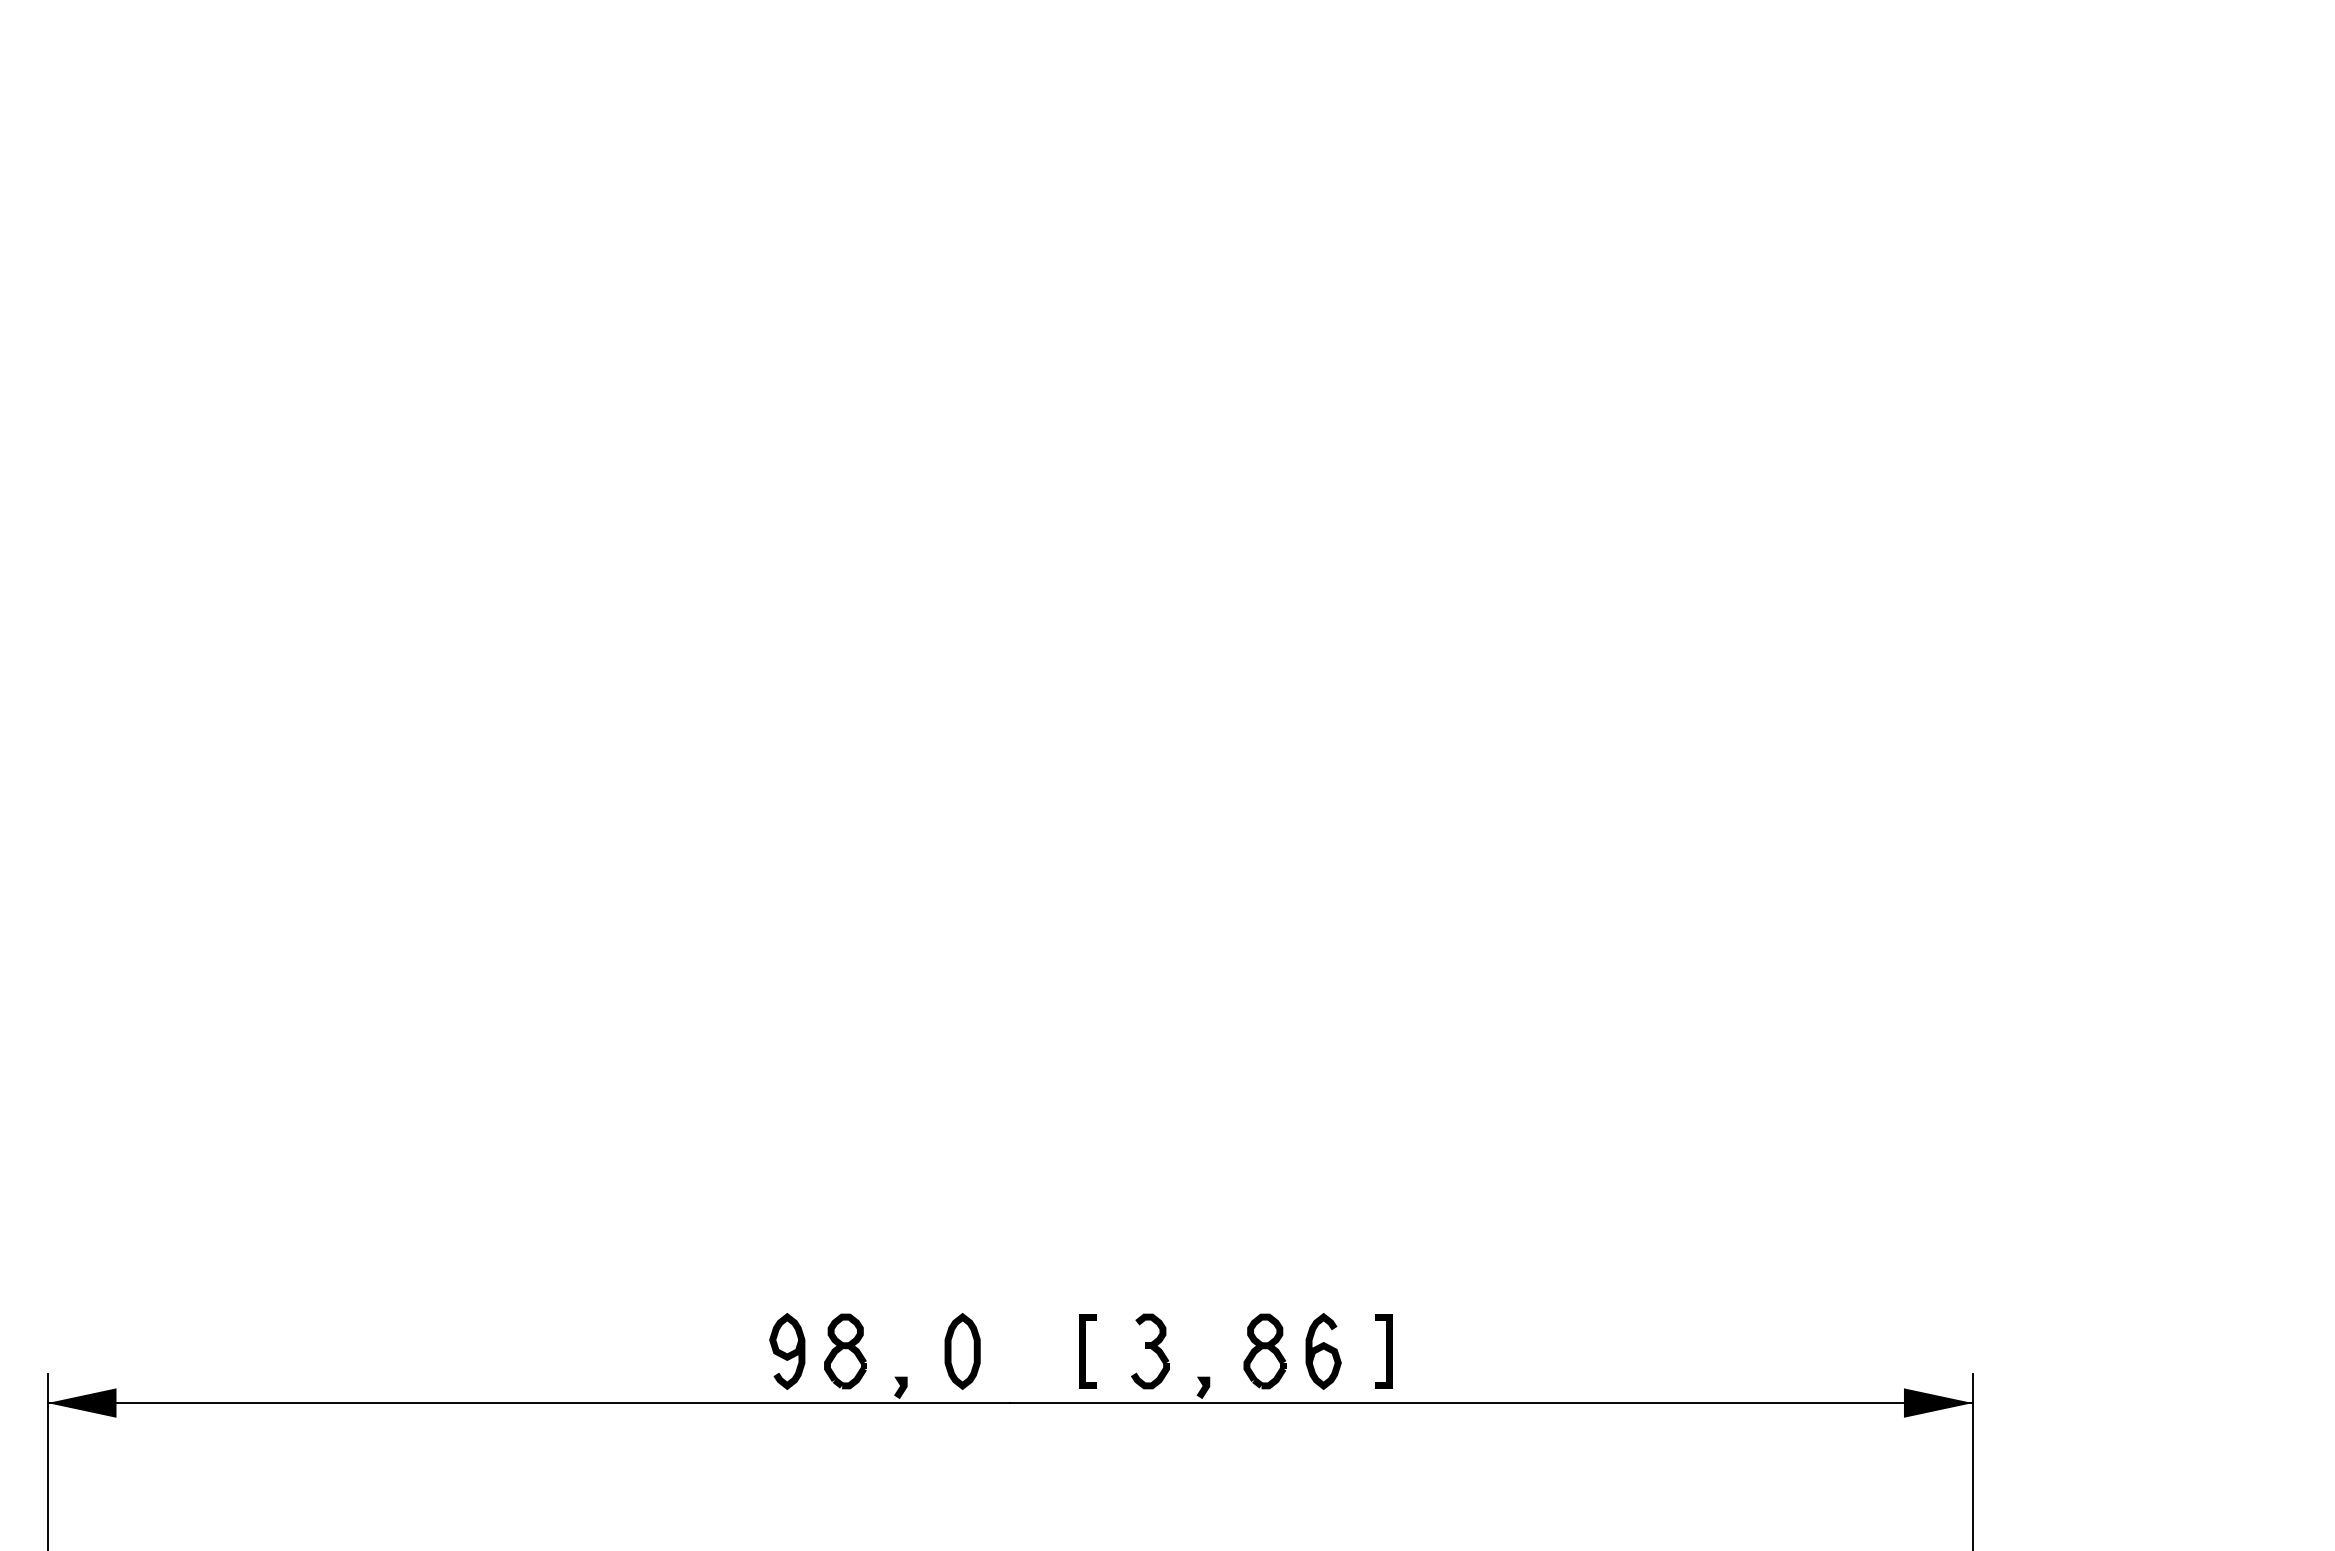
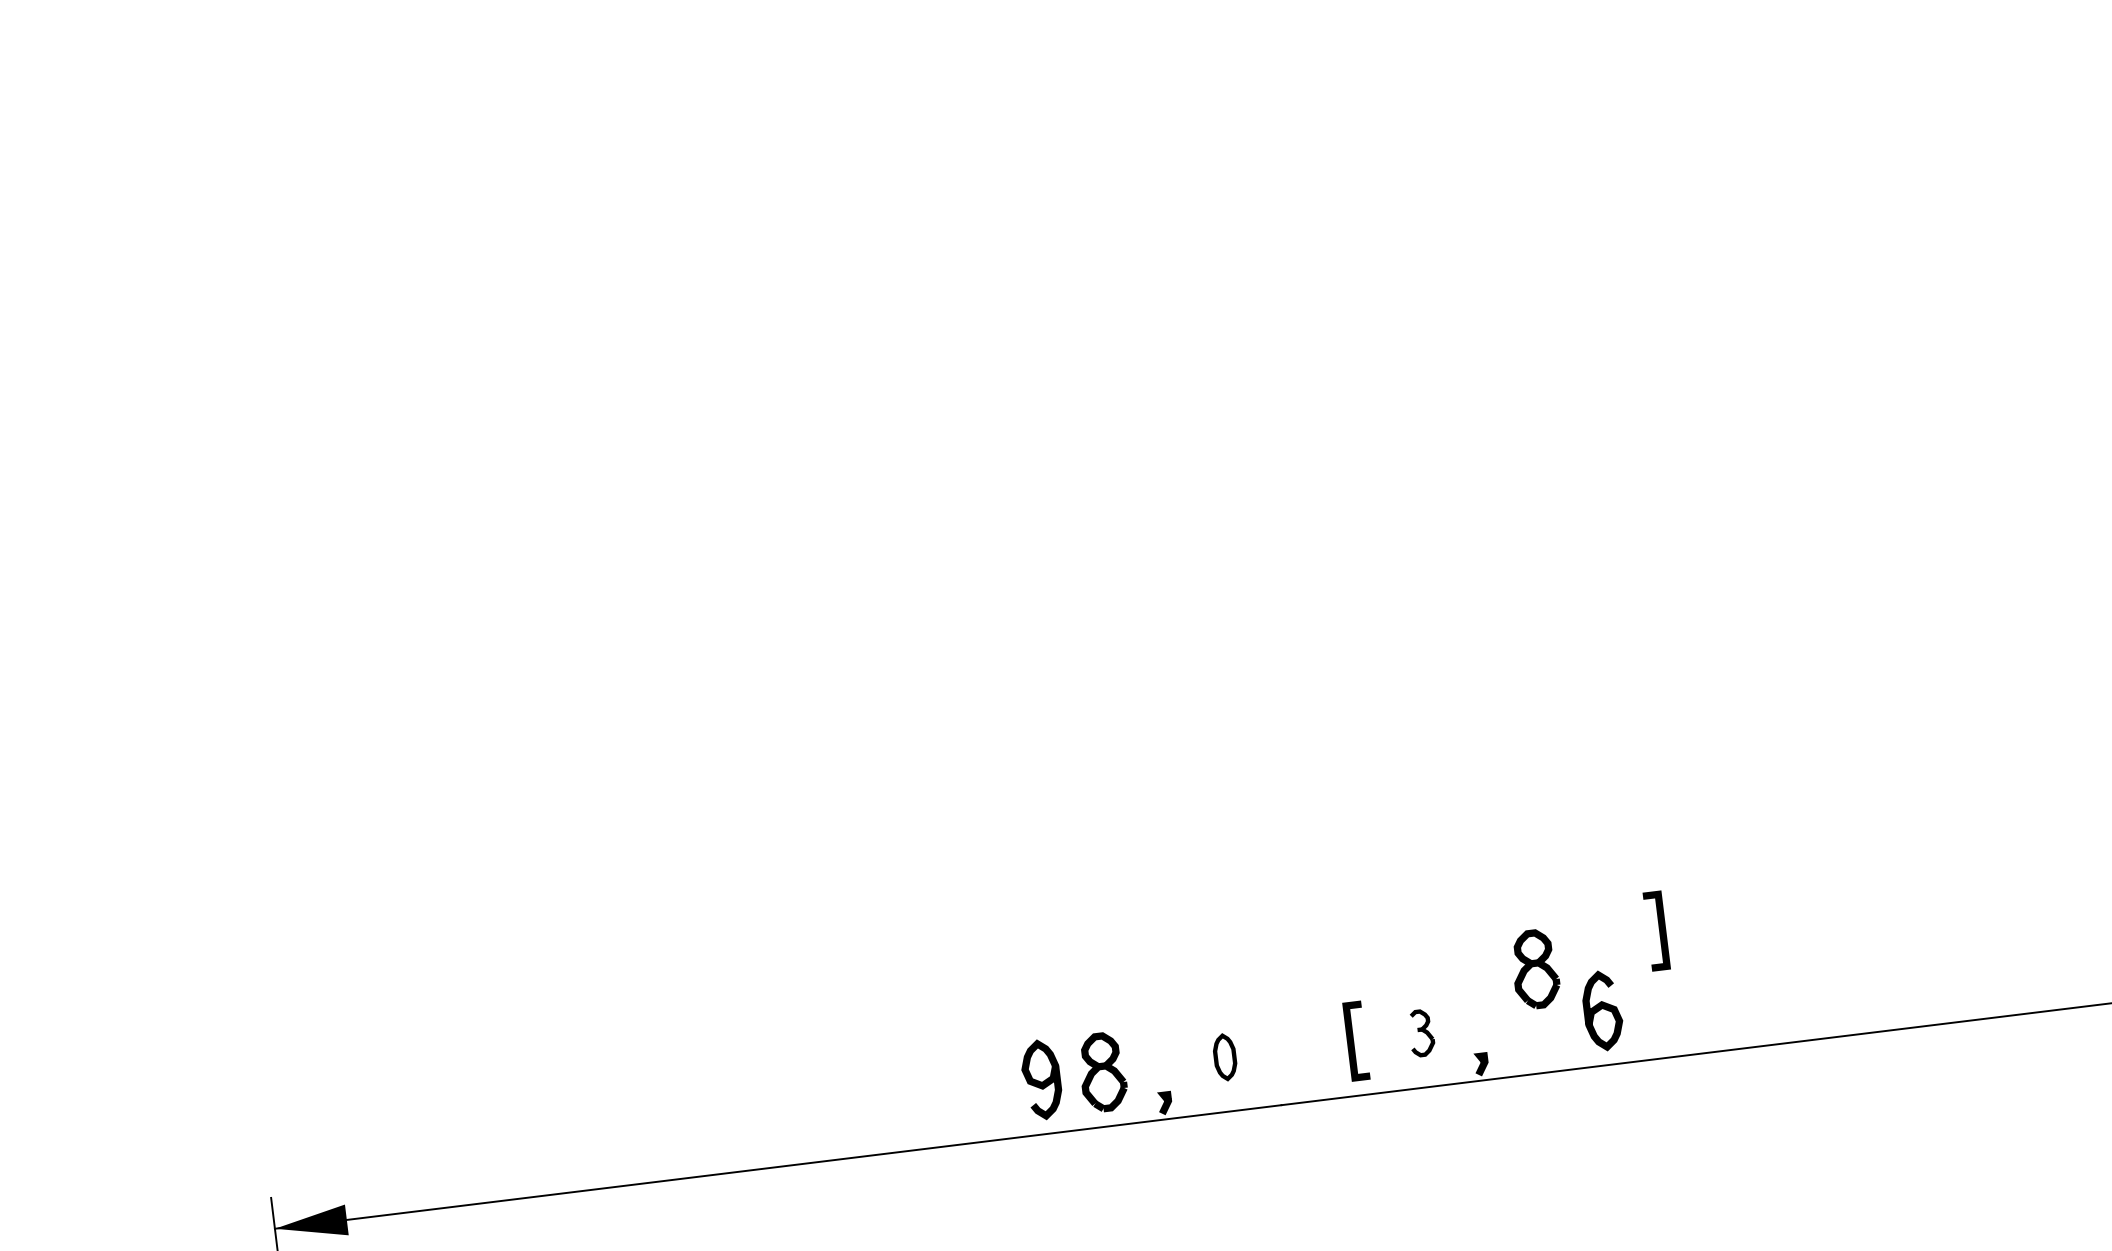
part: (962, 1351) -> (1225, 1057), size x0.6
part: (1150, 1351) -> (1421, 1033), size x0.6
part: (1264, 1351) -> (1534, 969), moved
line: (1386, 1351) -> (1659, 930), moved

